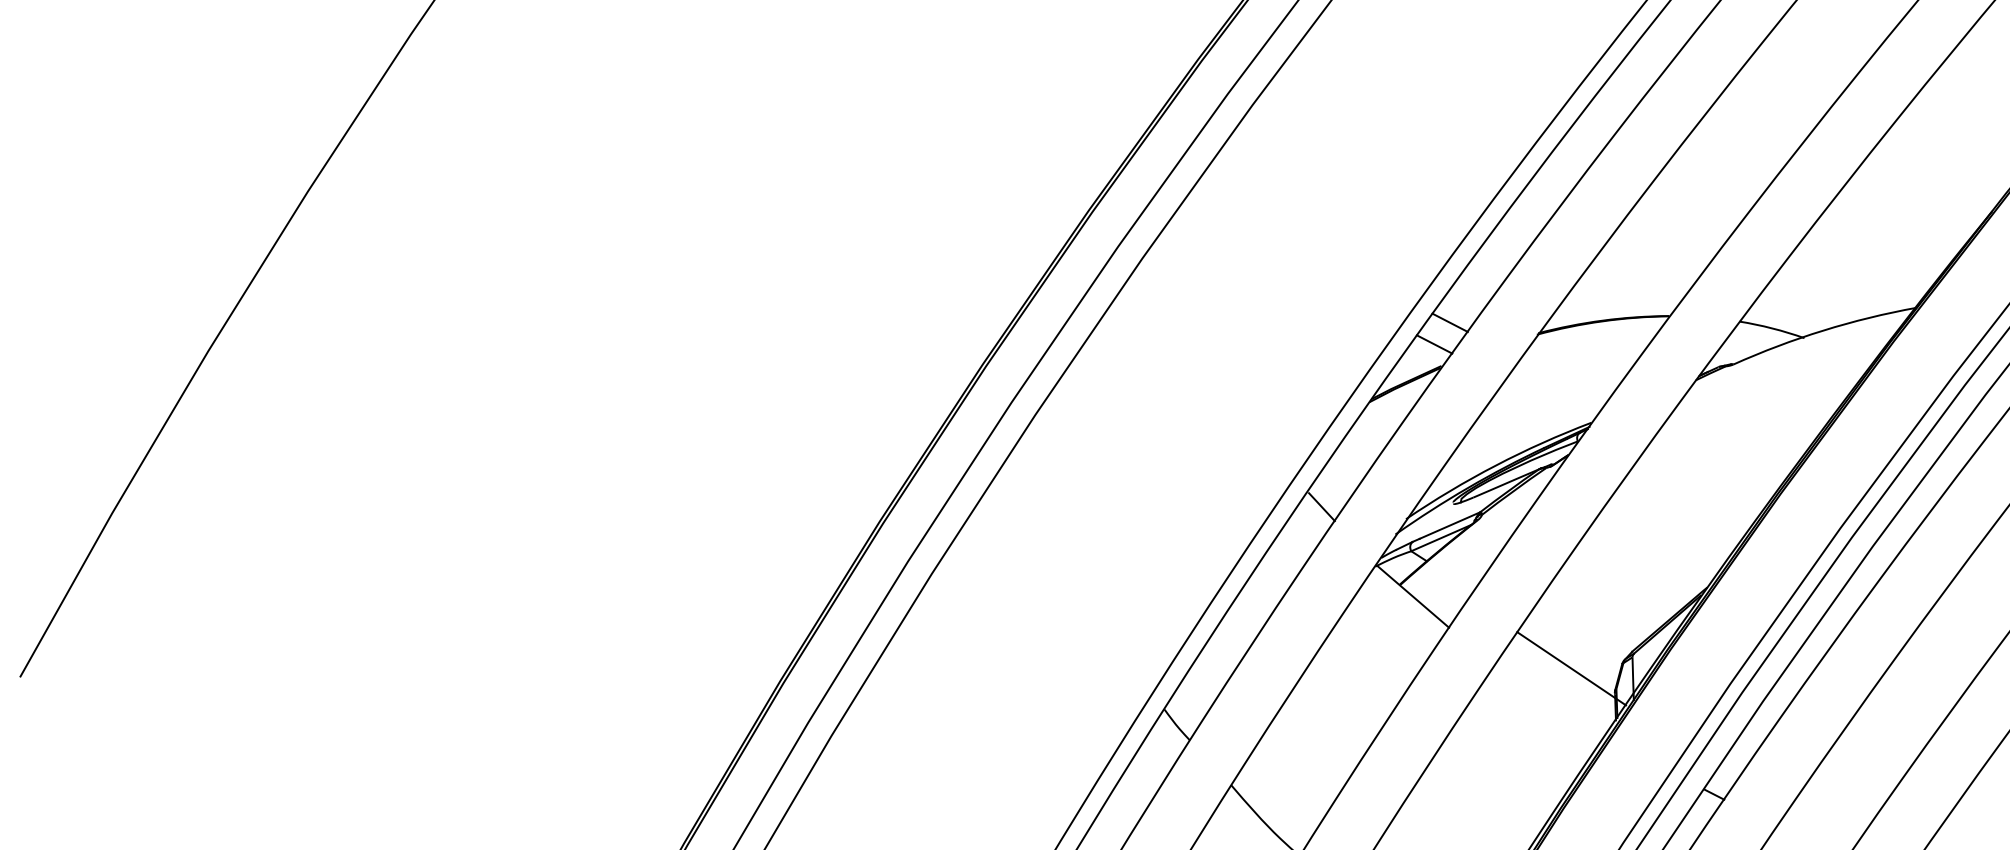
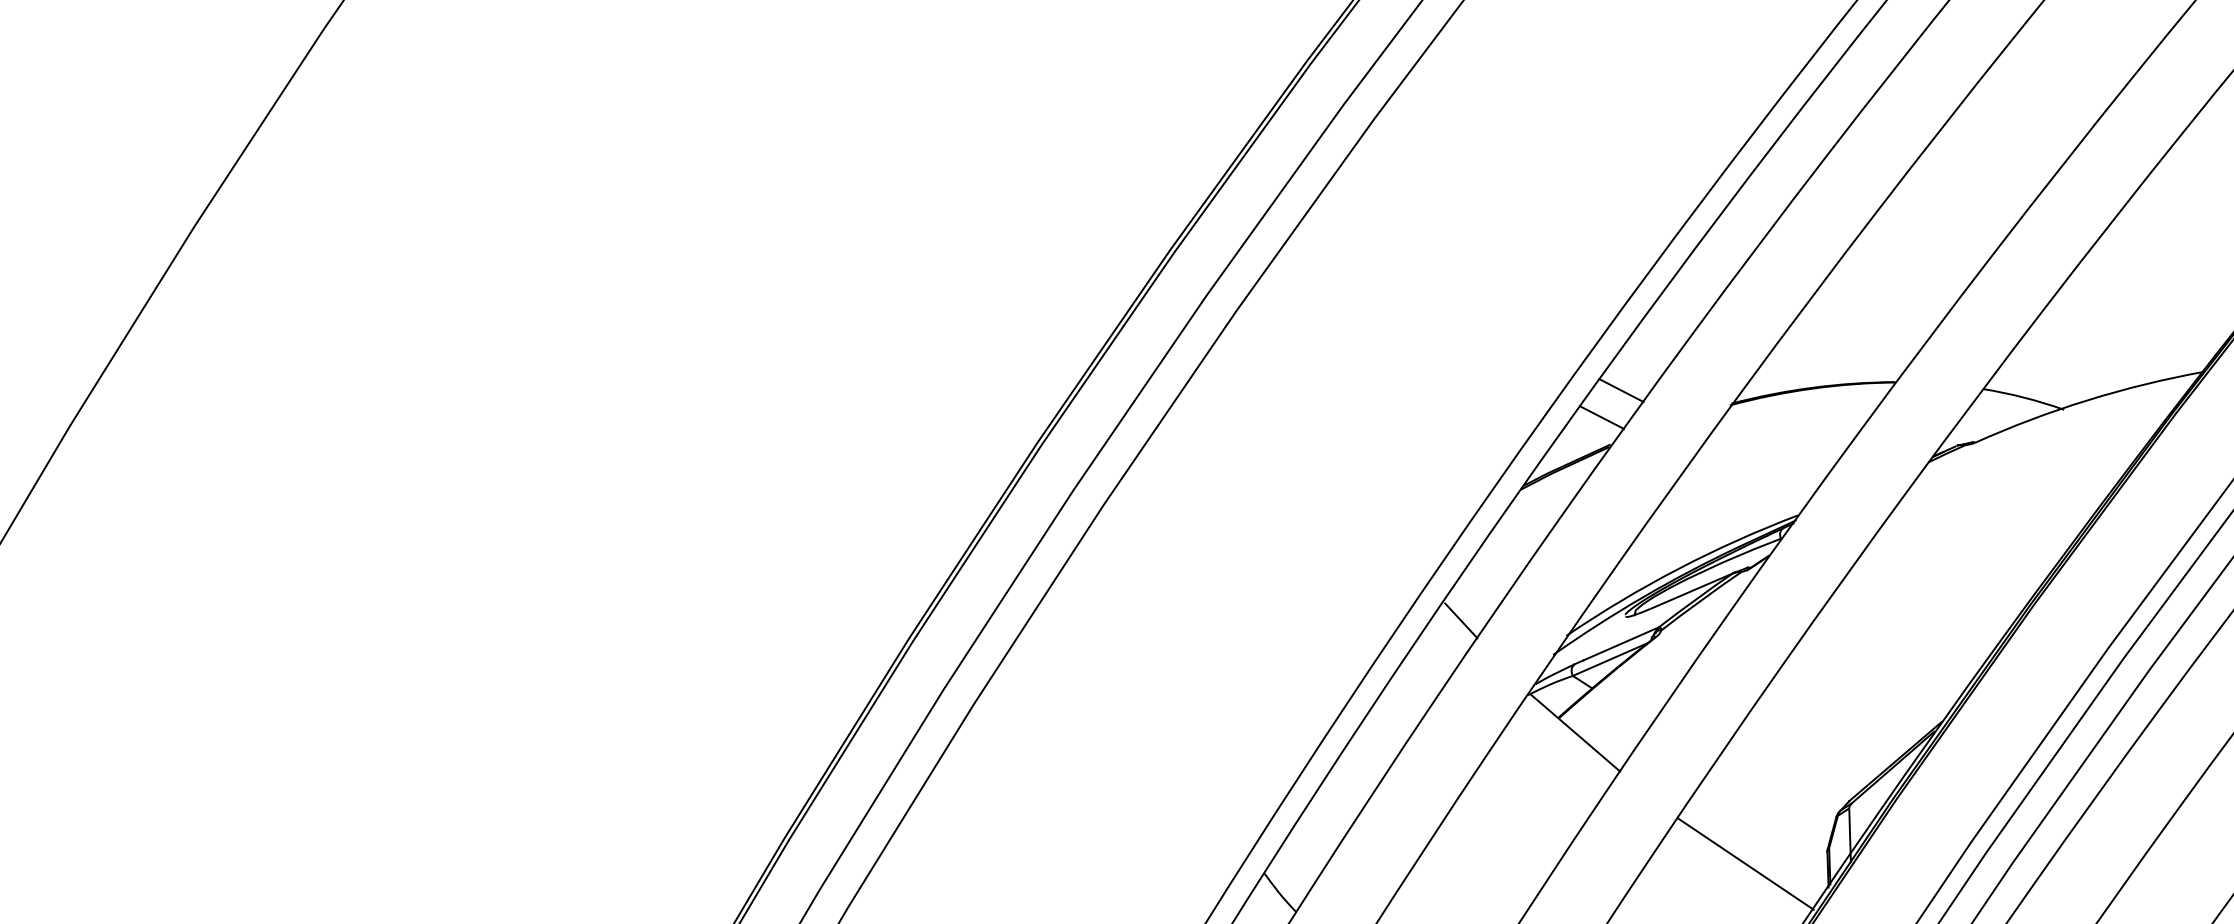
line: (1571, 668) -> (1745, 863), moved

